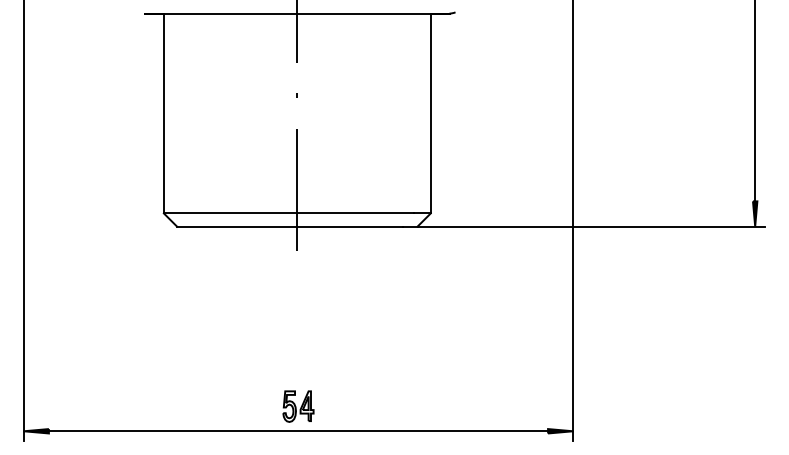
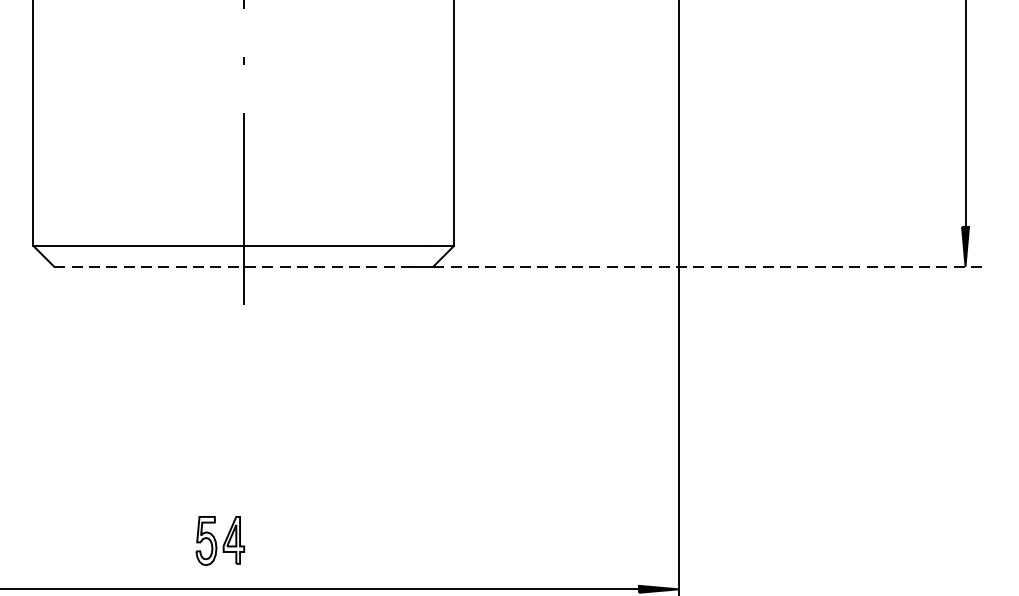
line: (289, 226) -> (231, 266), solid -> dashed
line: (591, 226) -> (707, 266), solid -> dashed
part: (298, 406) -> (220, 540), moved

